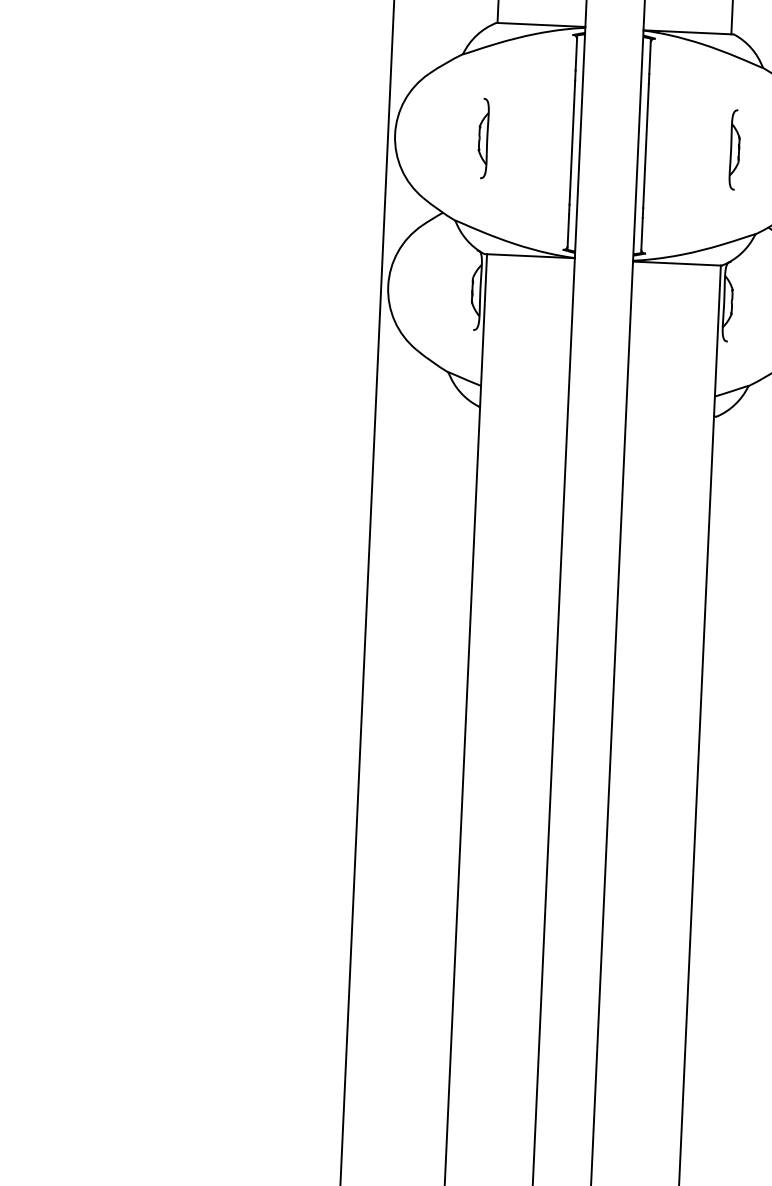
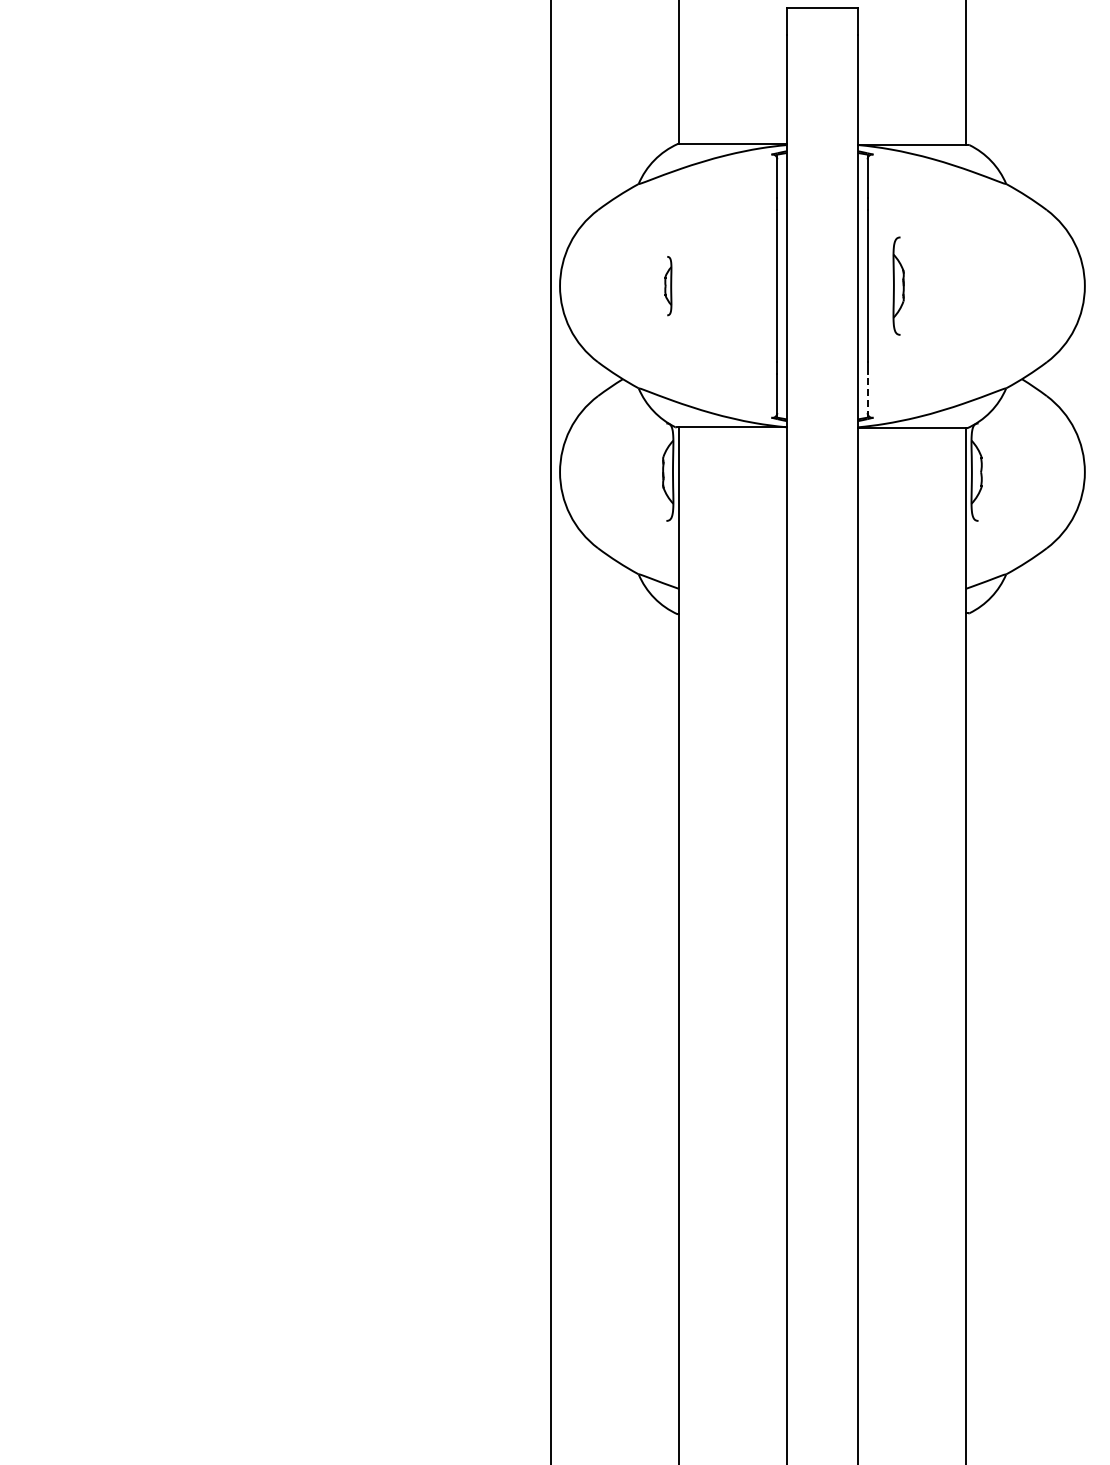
part: (483, 138) -> (668, 285), size x0.6
part: (734, 149) -> (898, 285), moved
line: (641, 235) -> (867, 396), solid -> dashed

